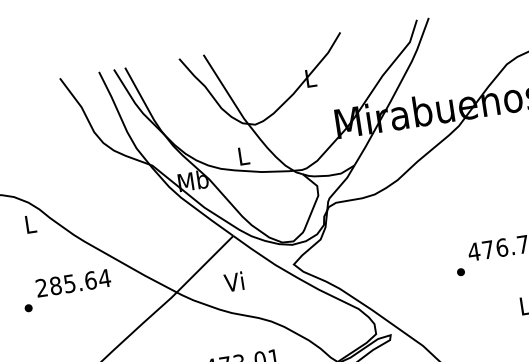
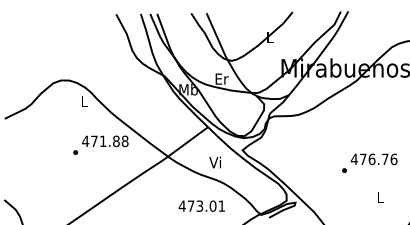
text: (242, 155) -> (221, 78), L -> Er
text: (232, 282) -> (214, 162), moved
text: (73, 283) -> (105, 141), 285.64 -> 471.88

